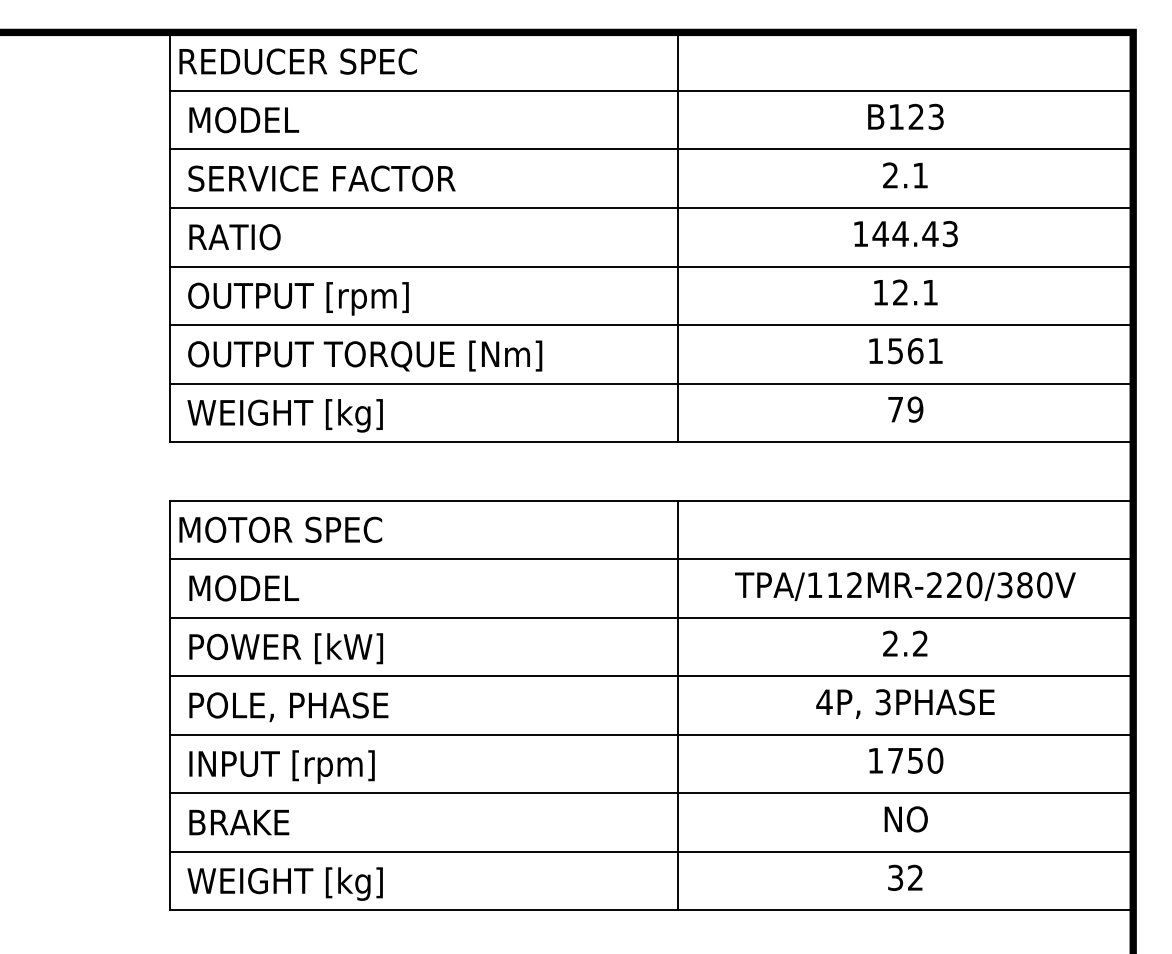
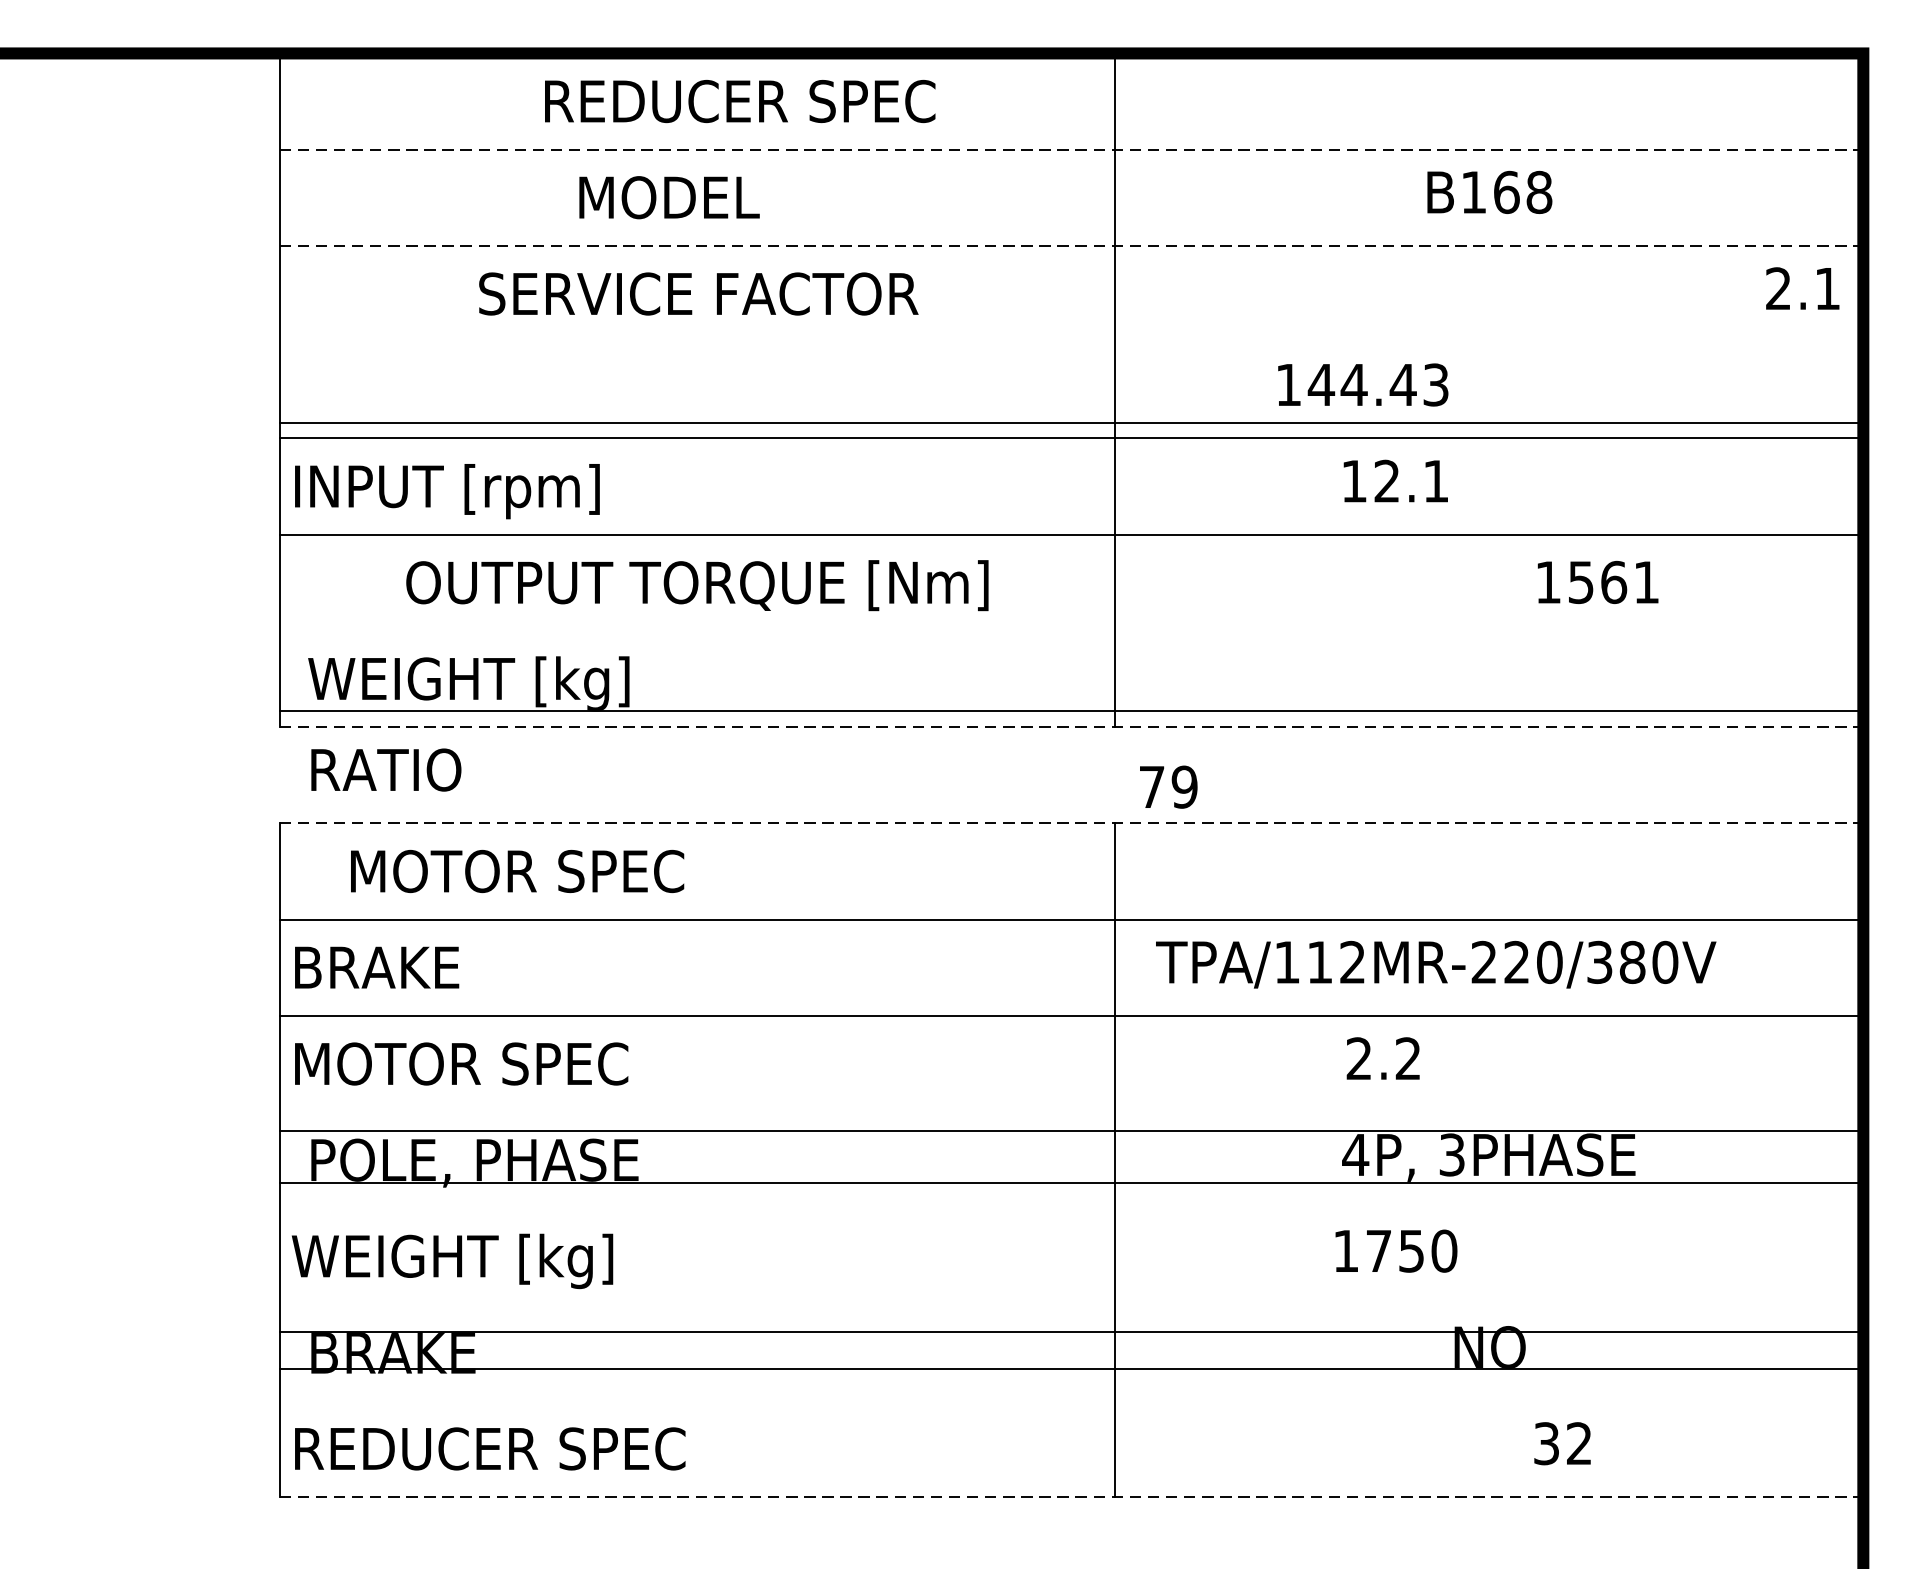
text: (297, 61) -> (739, 101), moved
line: (651, 90) -> (1071, 148), solid -> dashed
text: (926, 116) -> (1523, 191), B123 -> B168
text: (244, 120) -> (669, 198), moved
line: (651, 149) -> (1071, 245), solid -> dashed
text: (905, 175) -> (1802, 288), moved
text: (321, 178) -> (697, 293), moved
line: (651, 208) -> (1071, 423), moved
text: (905, 234) -> (1362, 385), moved
text: (234, 237) -> (385, 770), moved
text: (905, 292) -> (1395, 481), moved
text: (293, 298) -> (482, 490), OUTPUT [rpm] -> INPUT [rpm]
text: (905, 351) -> (1597, 583), moved
text: (365, 355) -> (697, 584), moved
line: (651, 383) -> (1071, 711), moved
text: (905, 409) -> (1168, 786), moved
line: (651, 442) -> (1071, 727), solid -> dashed
line: (651, 500) -> (1071, 823), solid -> dashed
text: (280, 529) -> (517, 870), moved
text: (905, 586) -> (1436, 964), moved
text: (239, 588) -> (393, 967), MODEL -> BRAKE
text: (905, 643) -> (1383, 1058), moved
text: (280, 648) -> (461, 1066), POWER [kW] -> MOTOR SPEC
line: (651, 676) -> (1071, 1183), moved
line: (651, 734) -> (1071, 1130), moved
text: (906, 760) -> (1396, 1250), moved
text: (275, 766) -> (452, 1260), INPUT [rpm] -> WEIGHT [kg]
line: (651, 793) -> (1071, 1369), moved
line: (651, 851) -> (1071, 1331), moved
text: (905, 877) -> (1562, 1443), moved
text: (297, 883) -> (489, 1452), WEIGHT [kg] -> REDUCER SPEC
line: (651, 910) -> (1071, 1497), solid -> dashed

